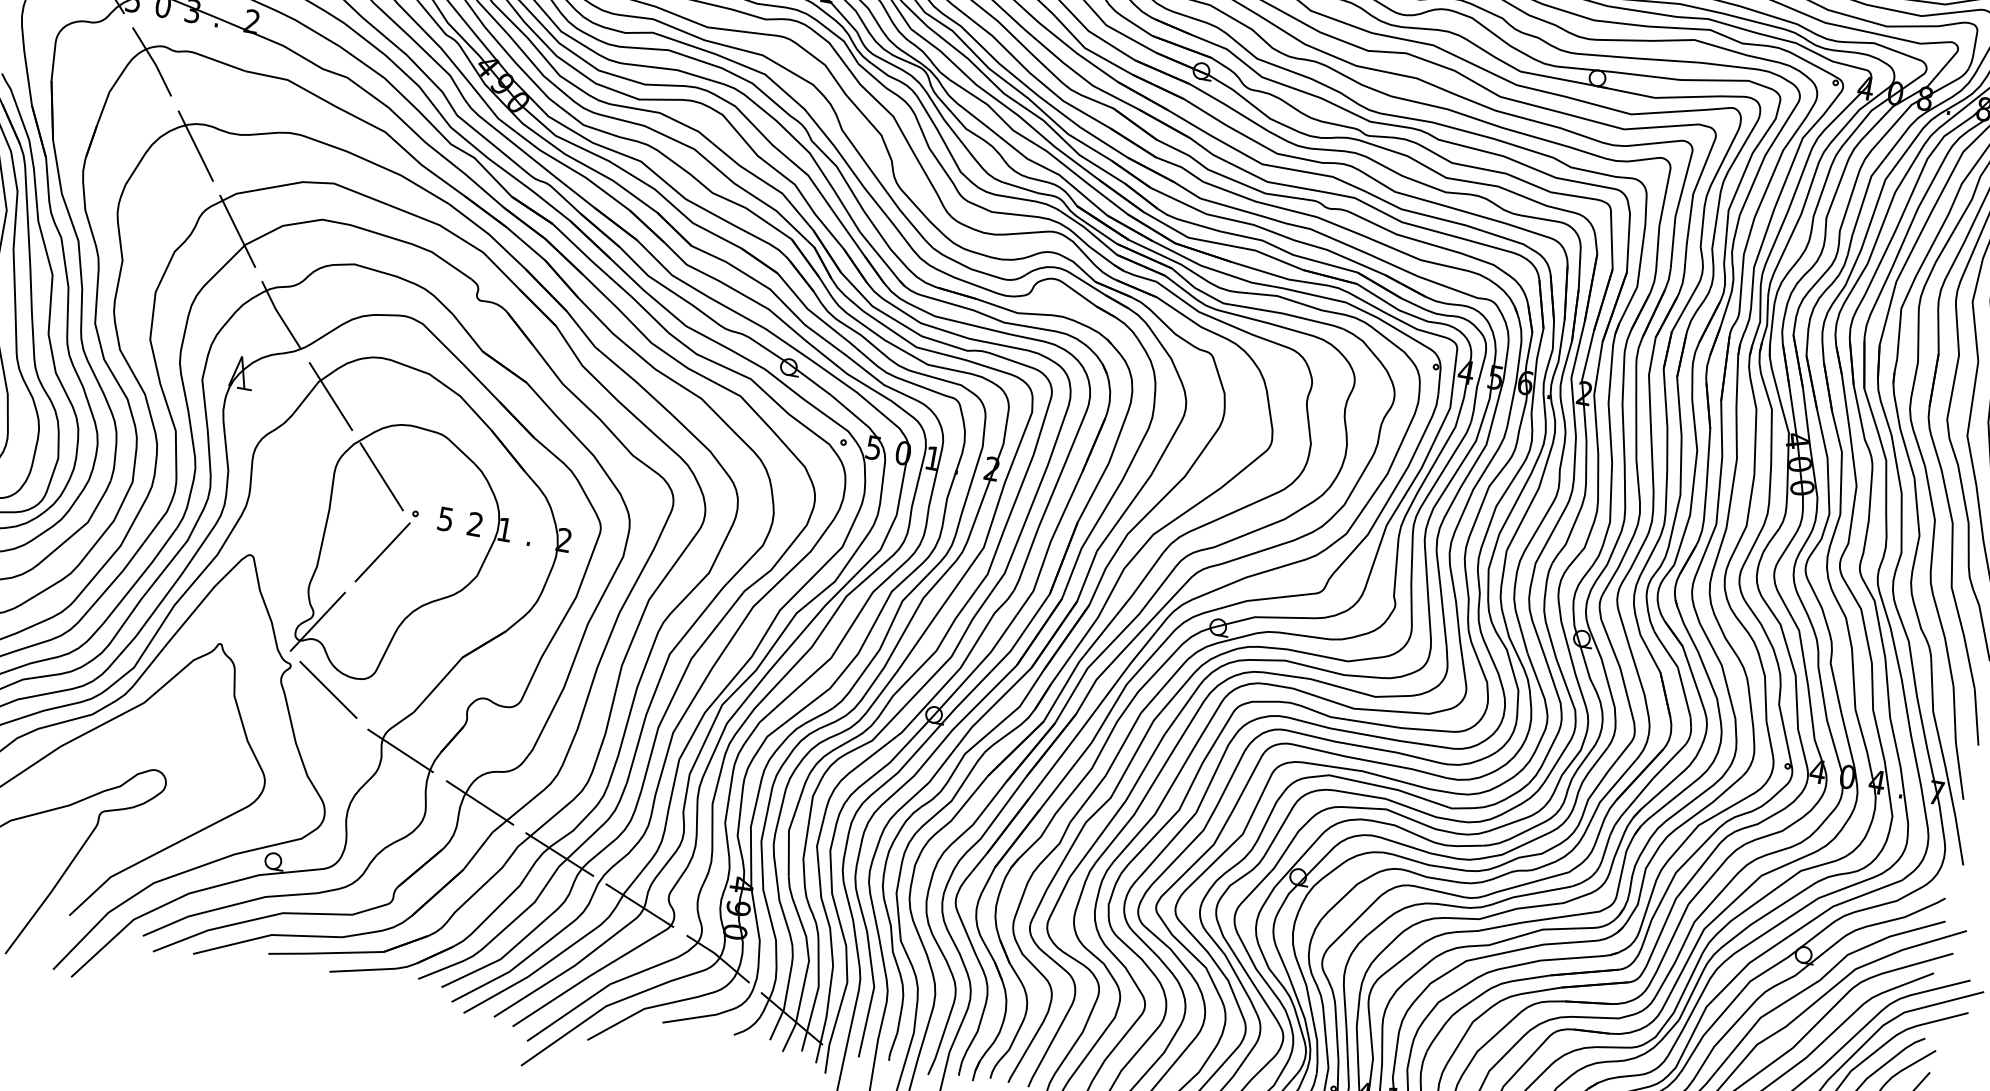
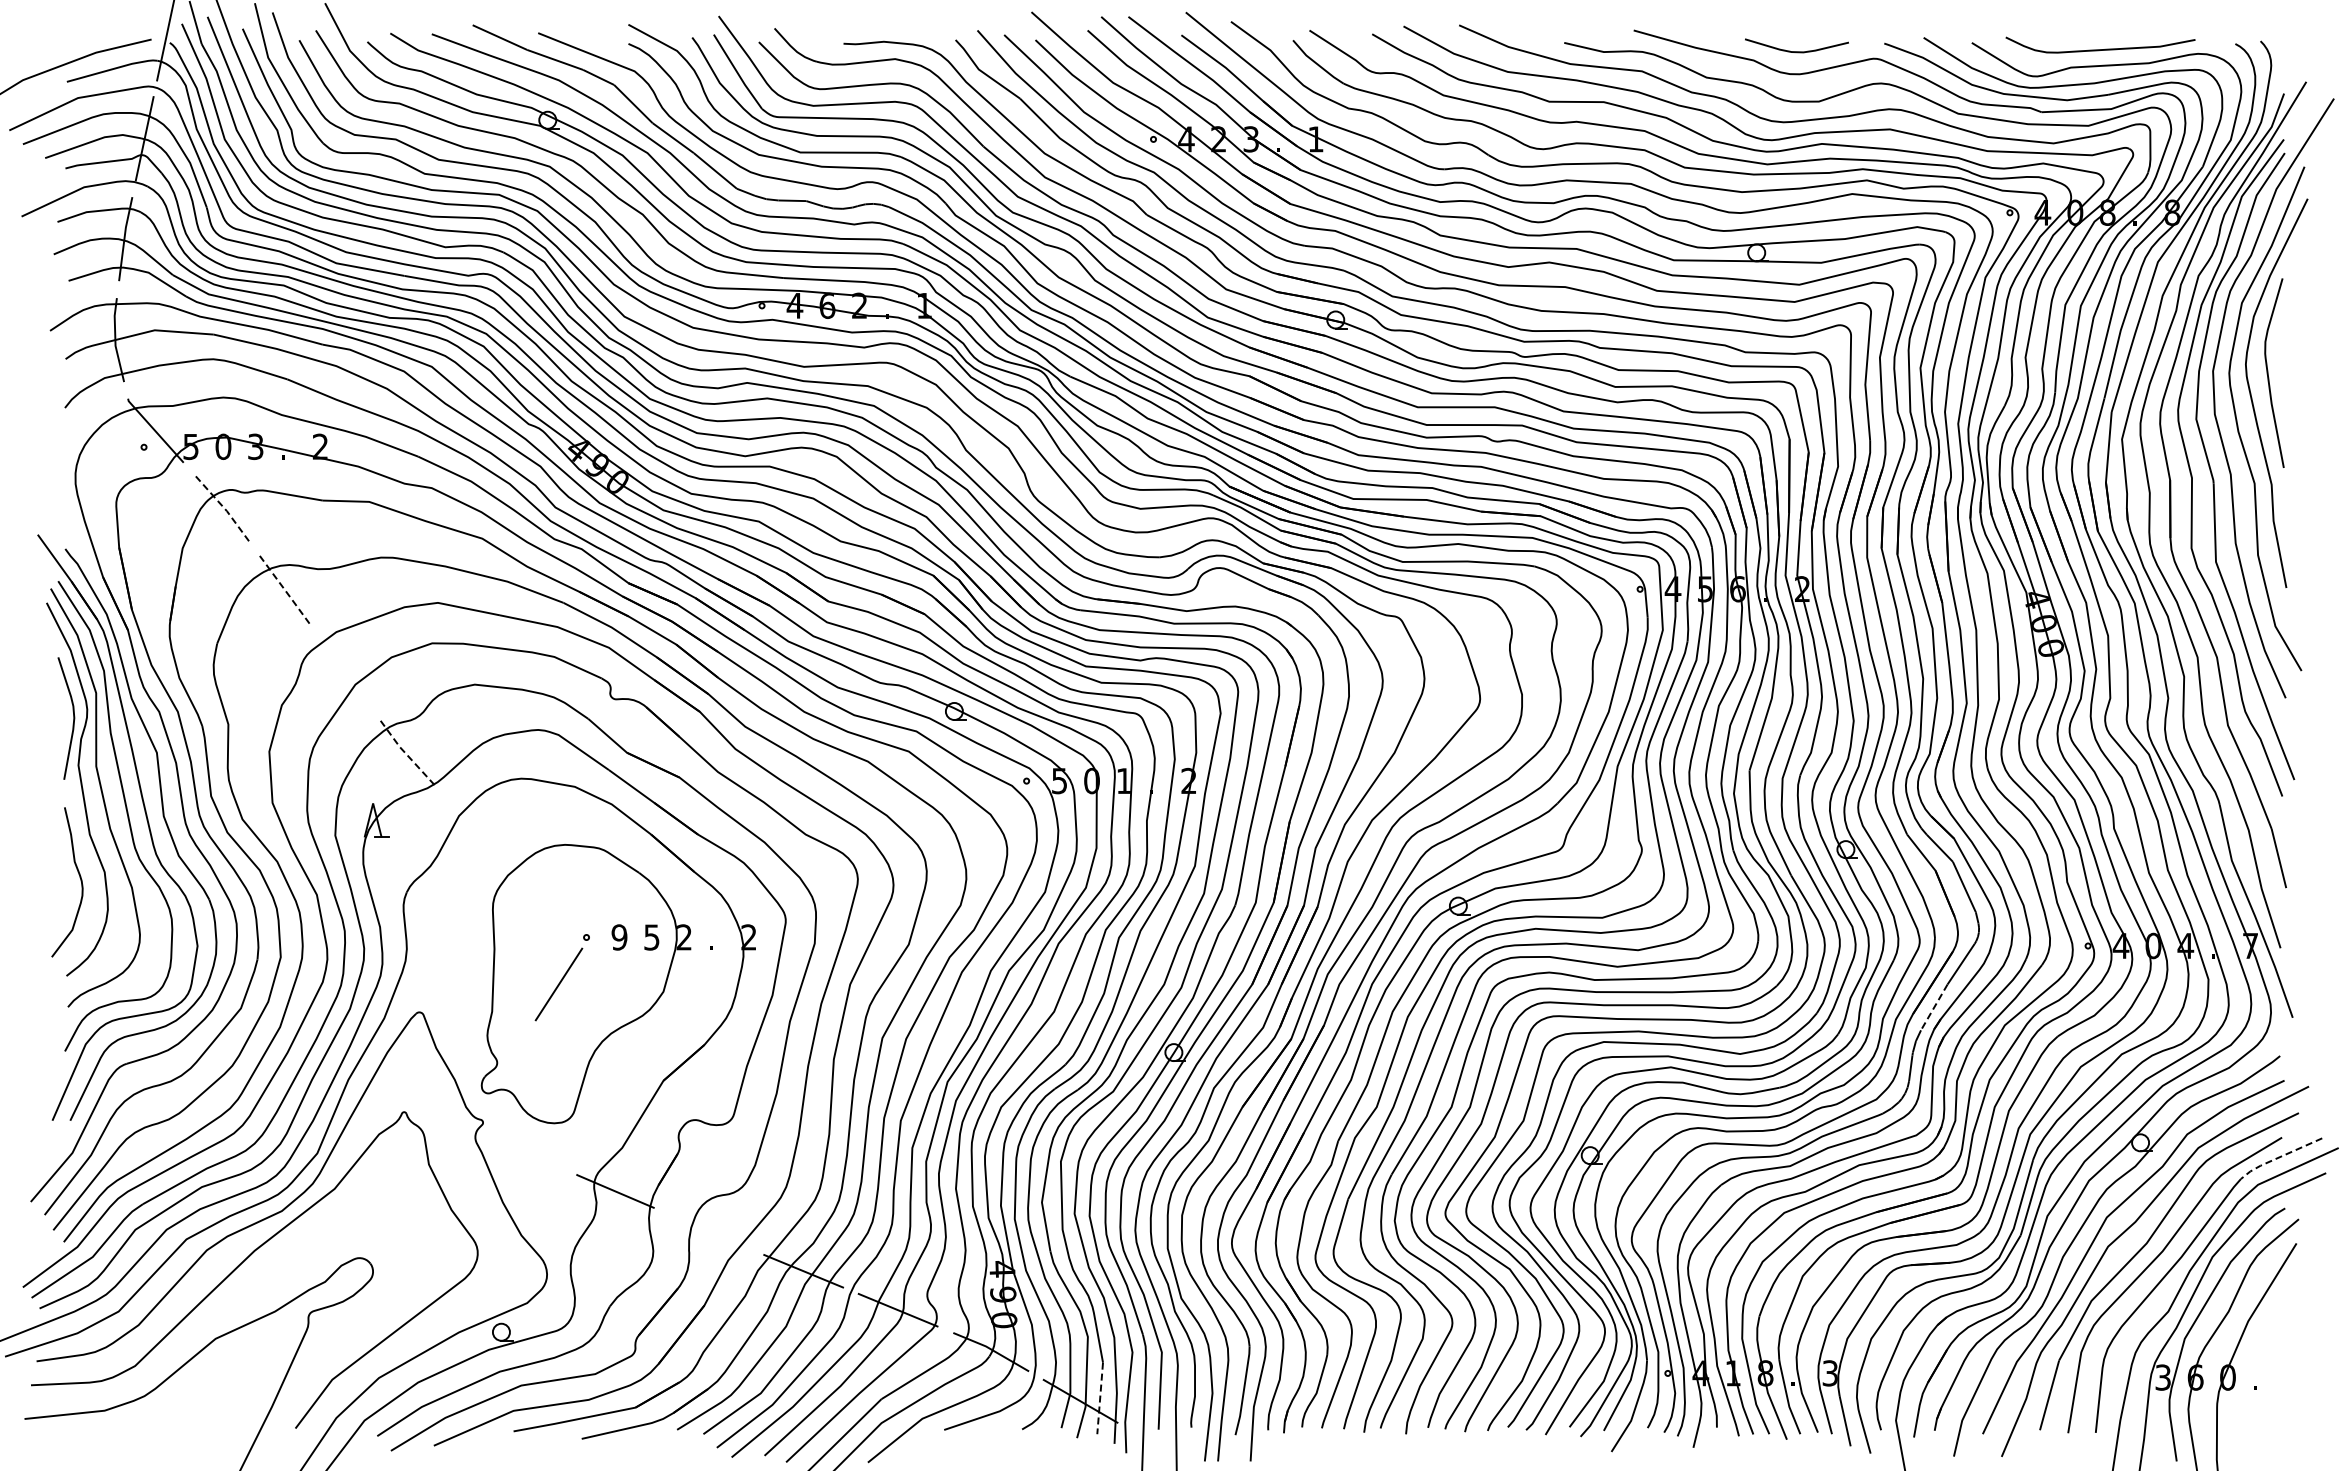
line: (153, 61) -> (223, 507), solid -> dashed
line: (195, 146) -> (284, 589), solid -> dashed
line: (237, 231) -> (344, 671), removed
line: (280, 315) -> (405, 752), solid -> dashed
line: (330, 395) -> (474, 828), removed
line: (381, 476) -> (543, 904), removed
text: (445, 519) -> (619, 937), 5 -> 9
text: (474, 524) -> (651, 937), 2 -> 5
text: (504, 529) -> (683, 937), 1 -> 2
line: (317, 622) -> (503, 1070), removed
line: (328, 689) -> (527, 1140), removed
line: (1637, 797) -> (1934, 1007), solid -> dashed
line: (480, 802) -> (709, 1231), removed
line: (1928, 991) -> (2279, 1157), solid -> dashed
line: (810, 1019) -> (1100, 1398), solid -> dashed

